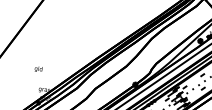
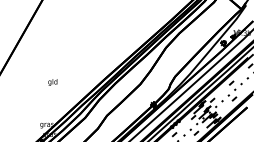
text: (38, 69) -> (52, 82), moved

